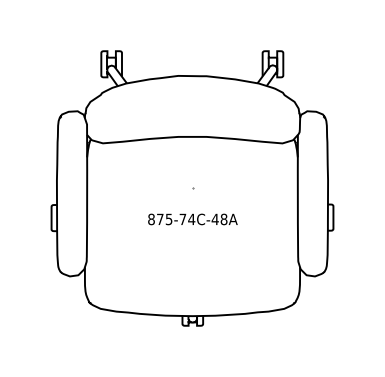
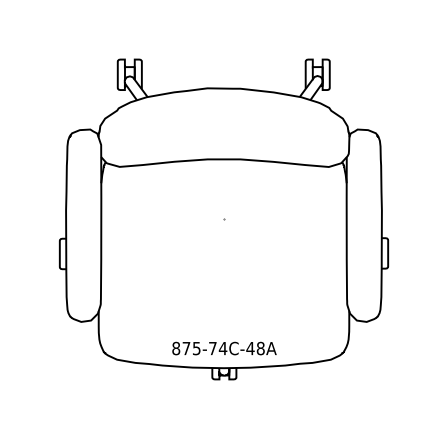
text: (192, 219) -> (224, 348), moved

